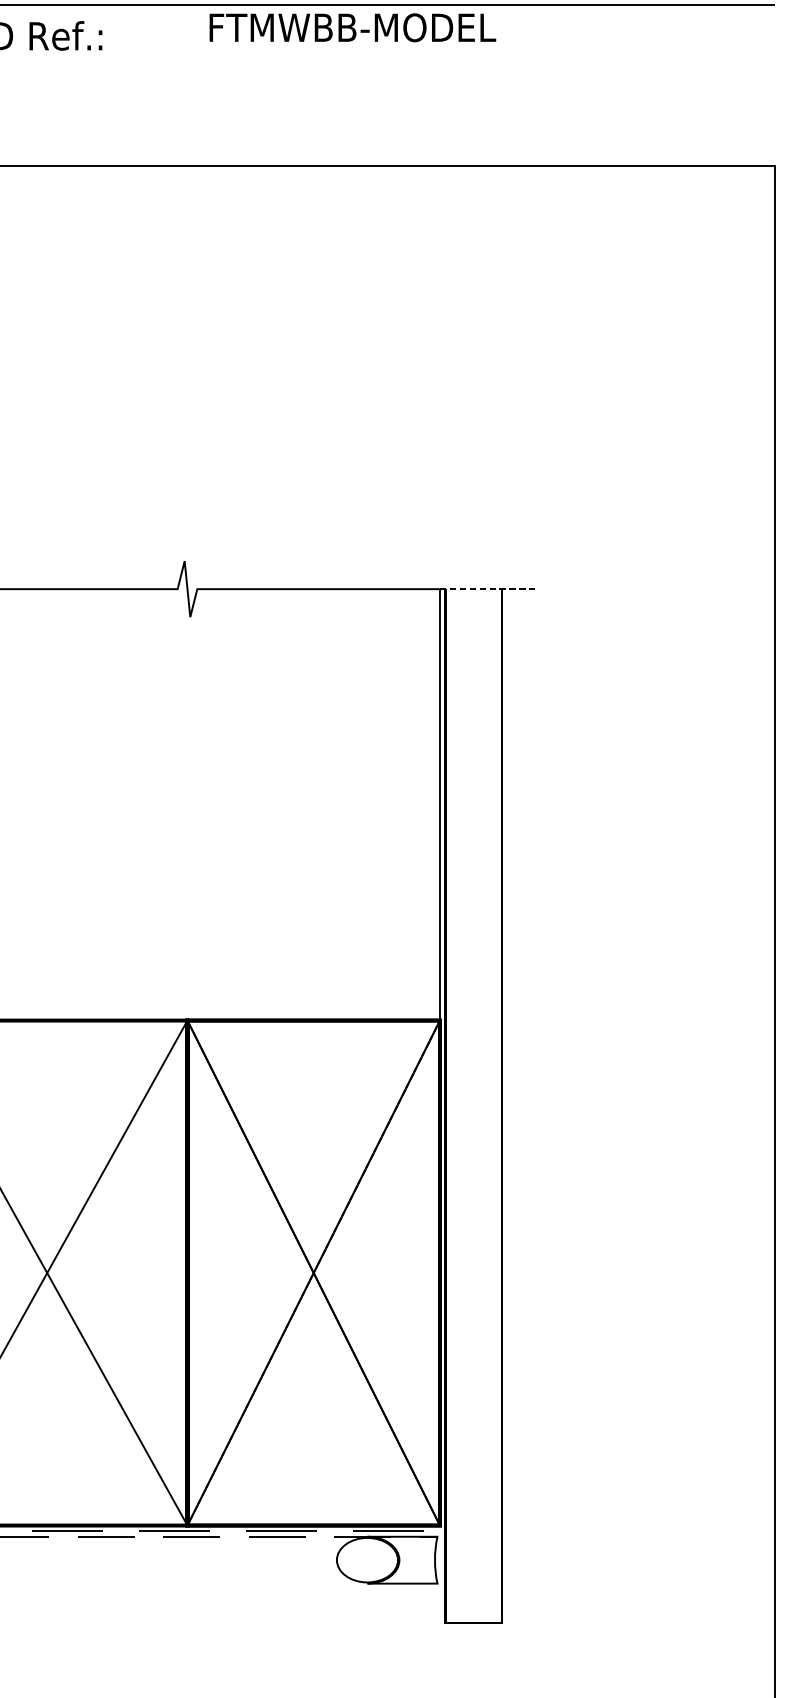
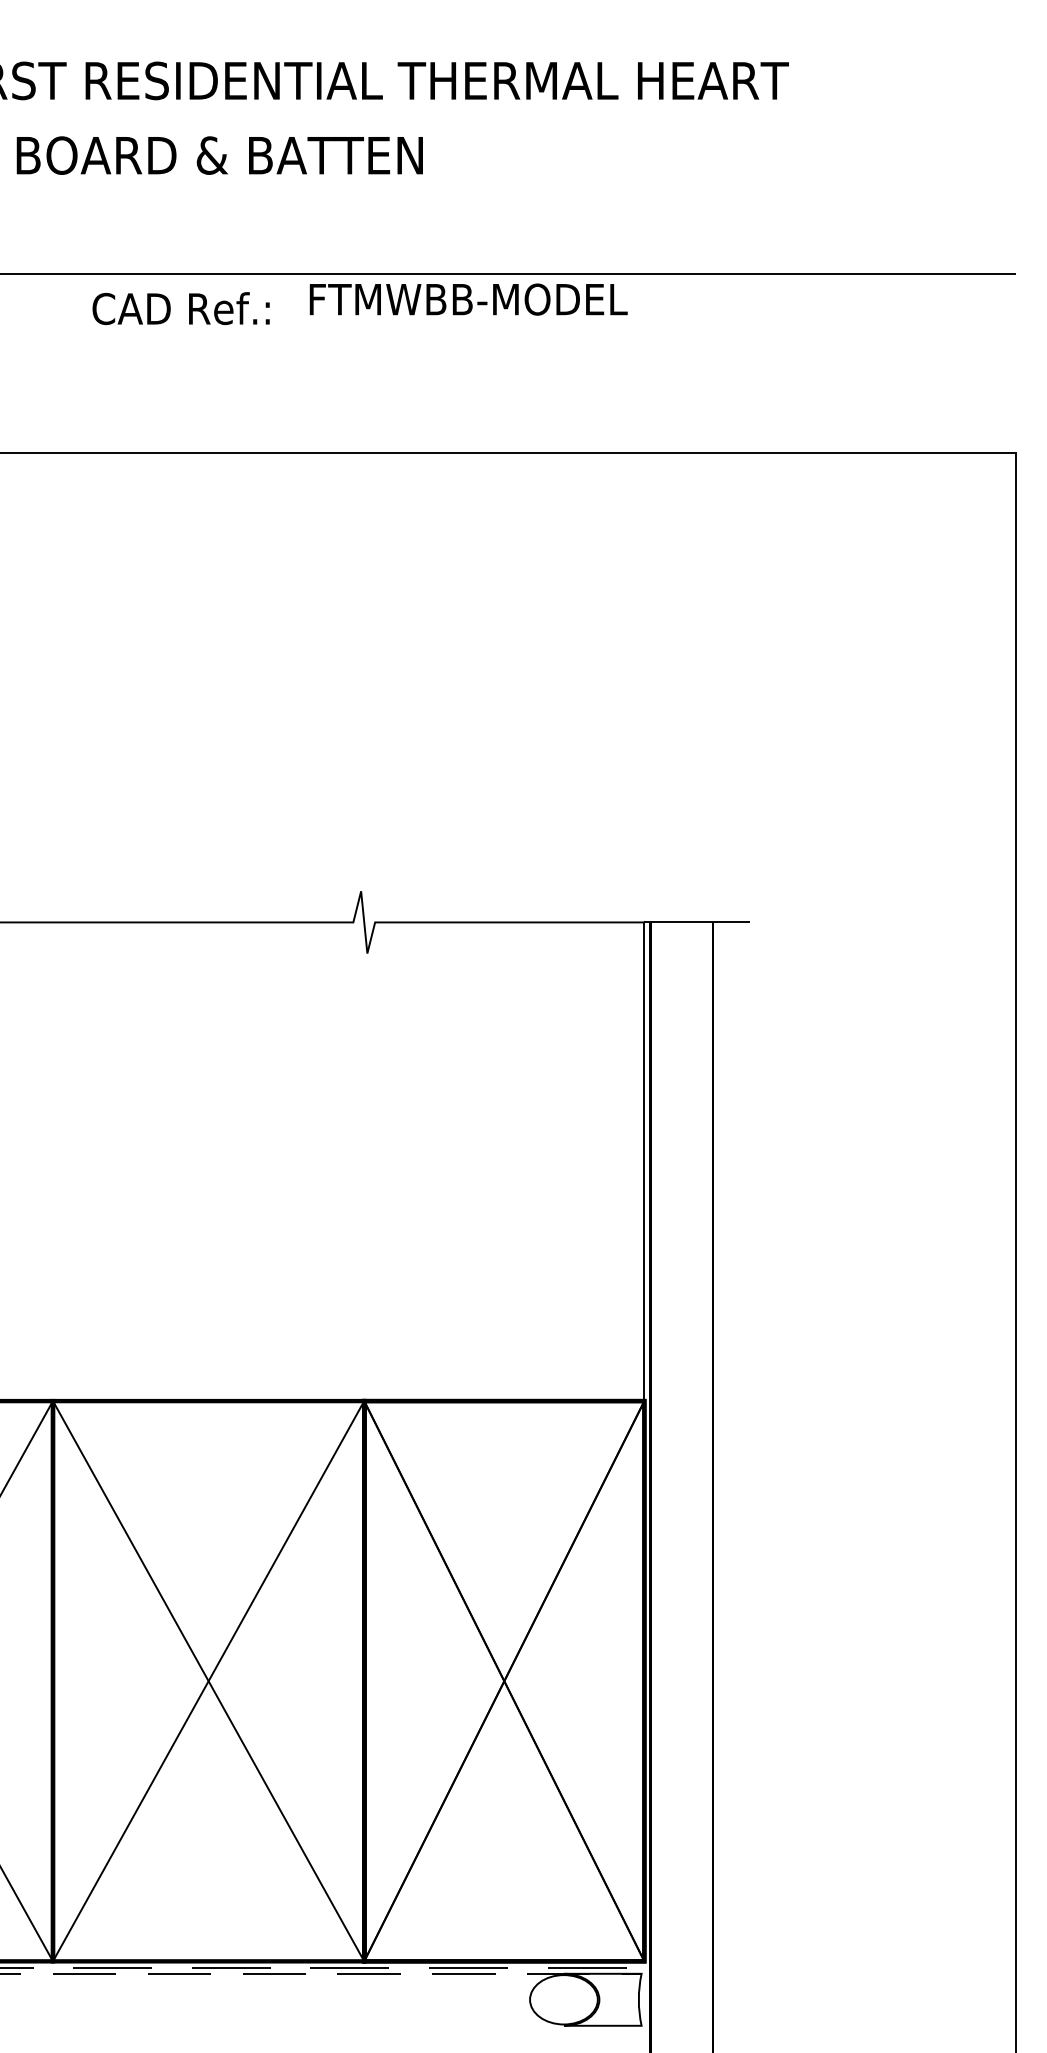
text: (352, 27) -> (468, 299), moved
line: (487, 589) -> (697, 922), dashed -> solid

